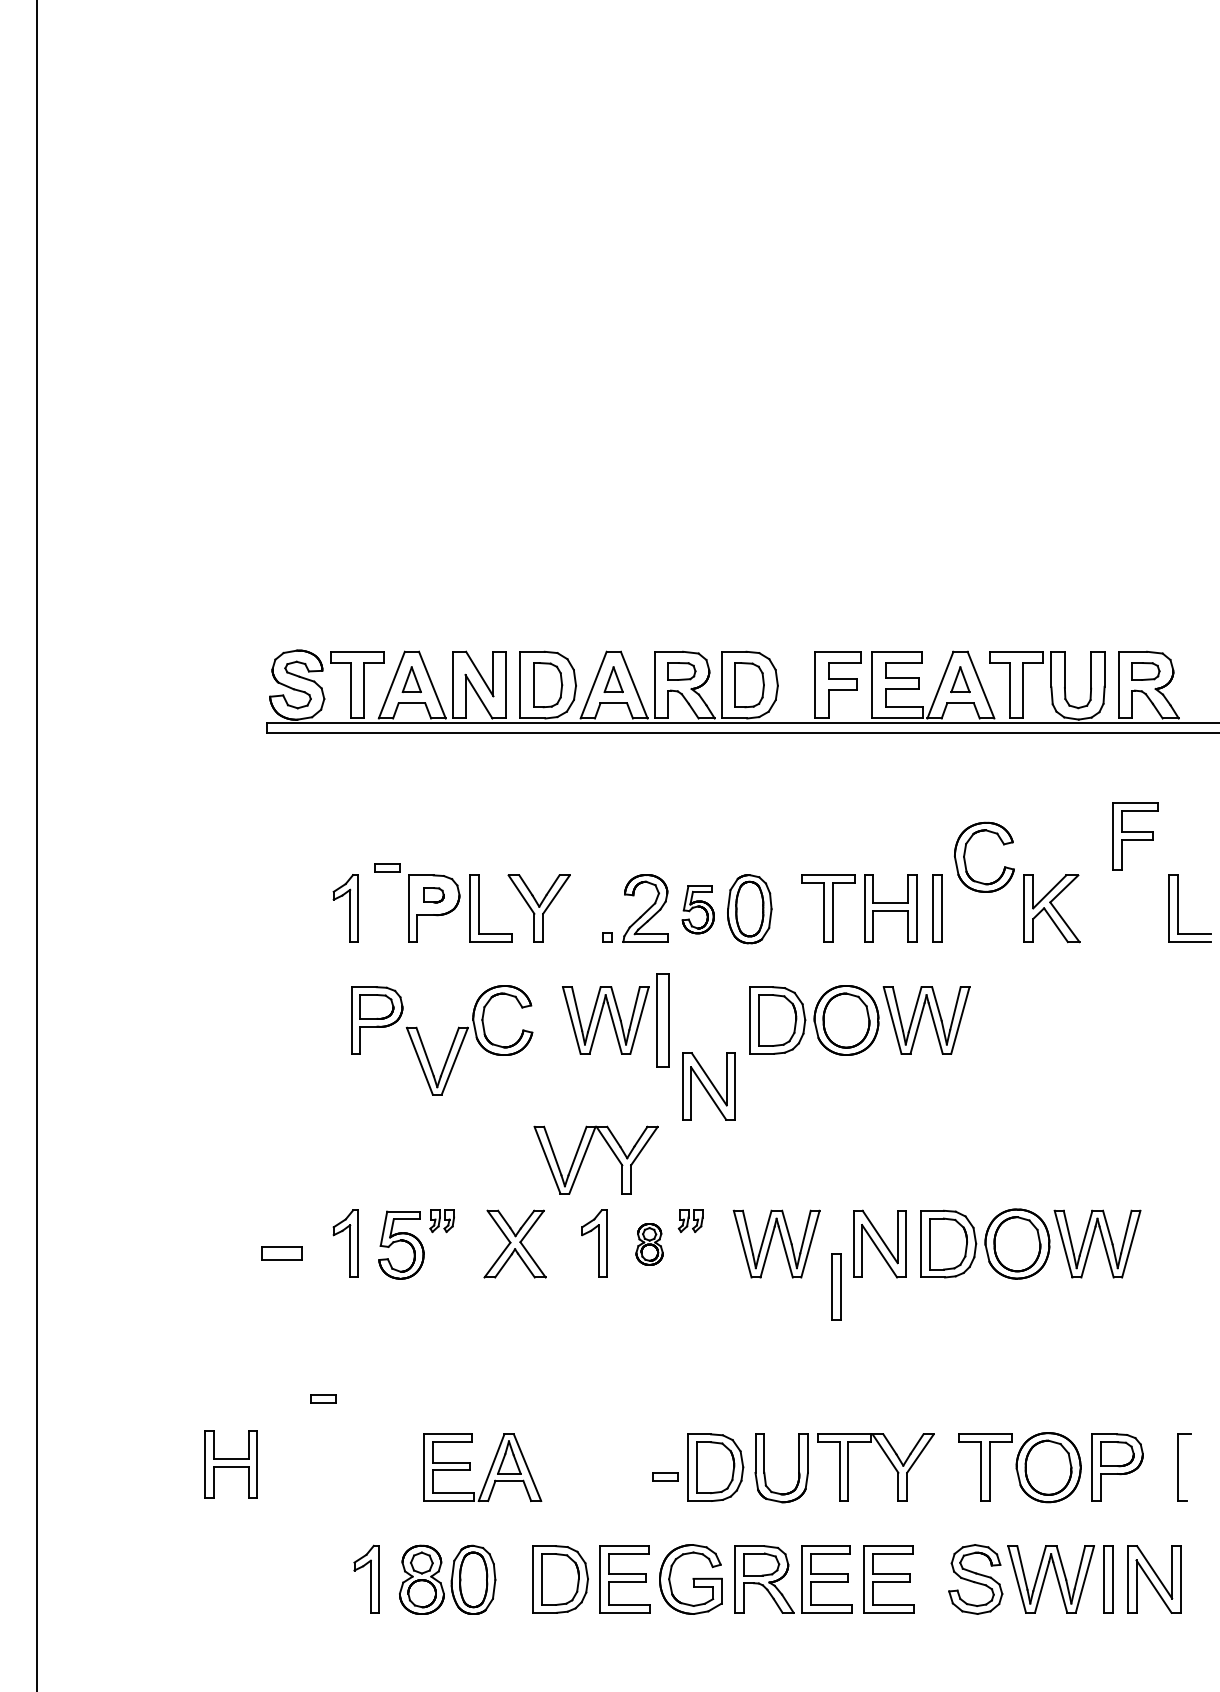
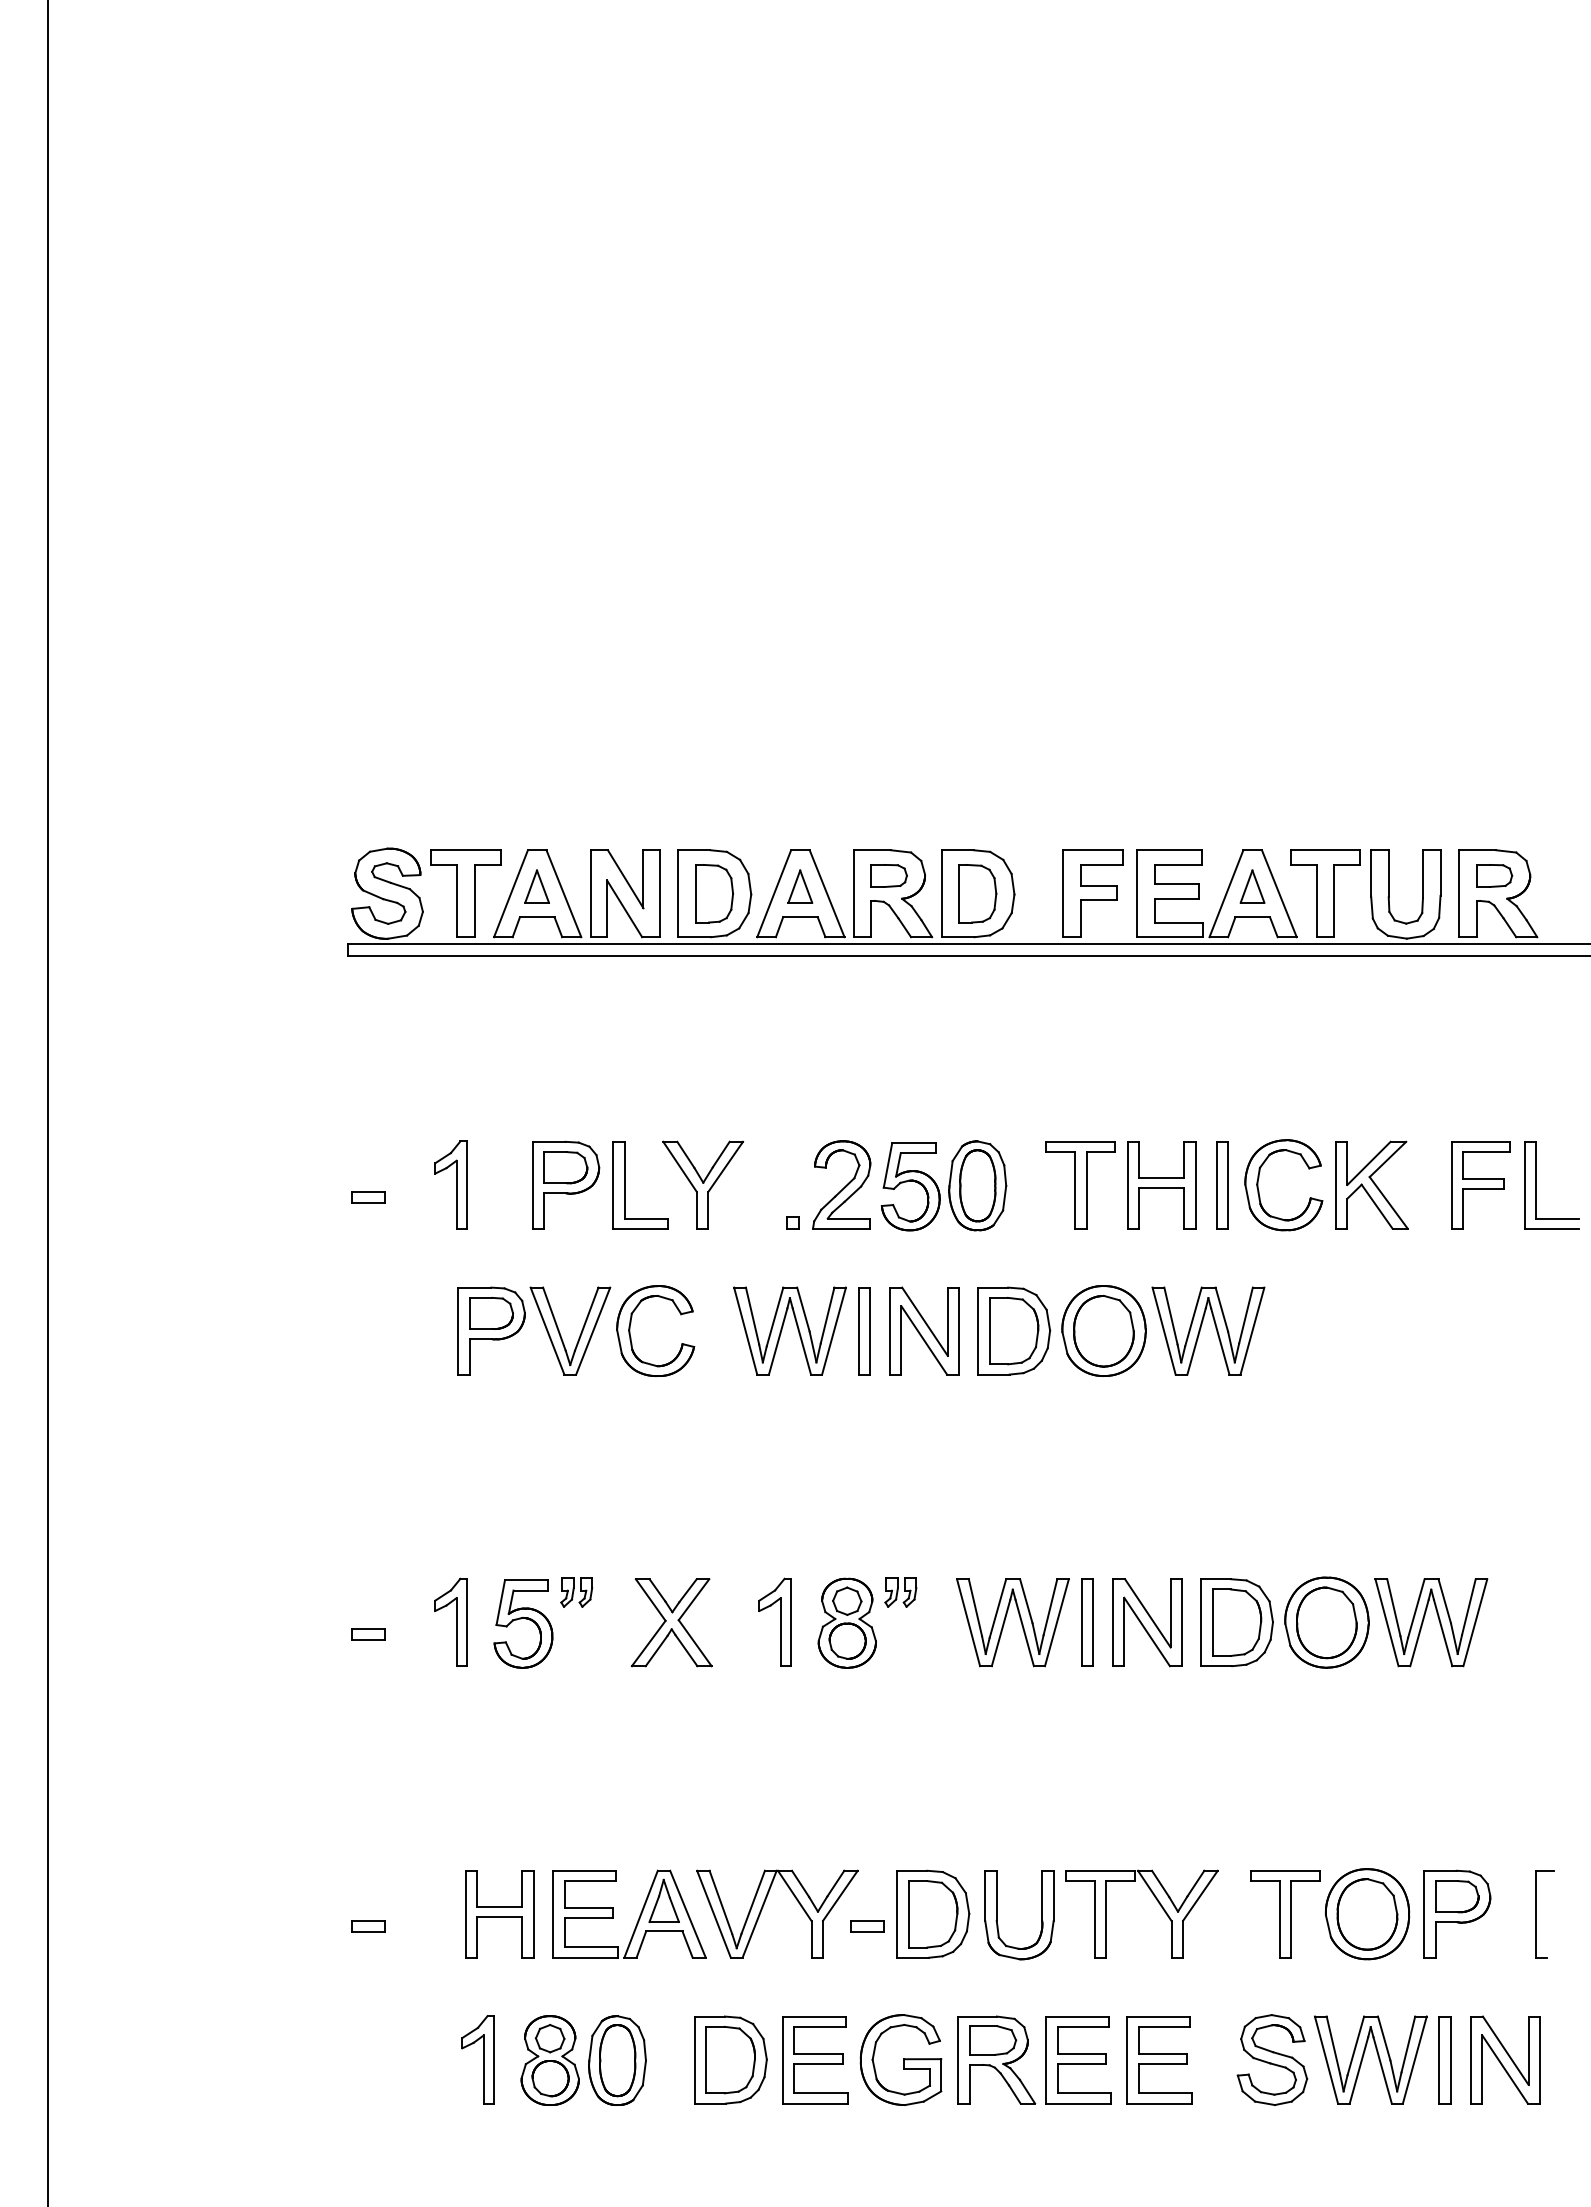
part: (1135, 836) -> (1480, 1185), moved
part: (965, 861) -> (1259, 1190), moved
part: (387, 868) -> (368, 1197), moved
part: (433, 895) -> (565, 1167), size x1.67
part: (698, 909) -> (910, 1186), size x1.43
part: (662, 1020) -> (864, 1331), size x0.71
part: (429, 1062) -> (560, 1332), moved
part: (708, 1086) -> (924, 1330), moved
part: (585, 1155) -> (763, 1907), moved
part: (649, 1243) -> (846, 1622), size x1.67
part: (282, 1253) -> (368, 1634), size x0.62
part: (836, 1286) -> (1087, 1622), moved
part: (323, 1398) -> (368, 1926), moved
part: (231, 1464) -> (499, 1914), moved

